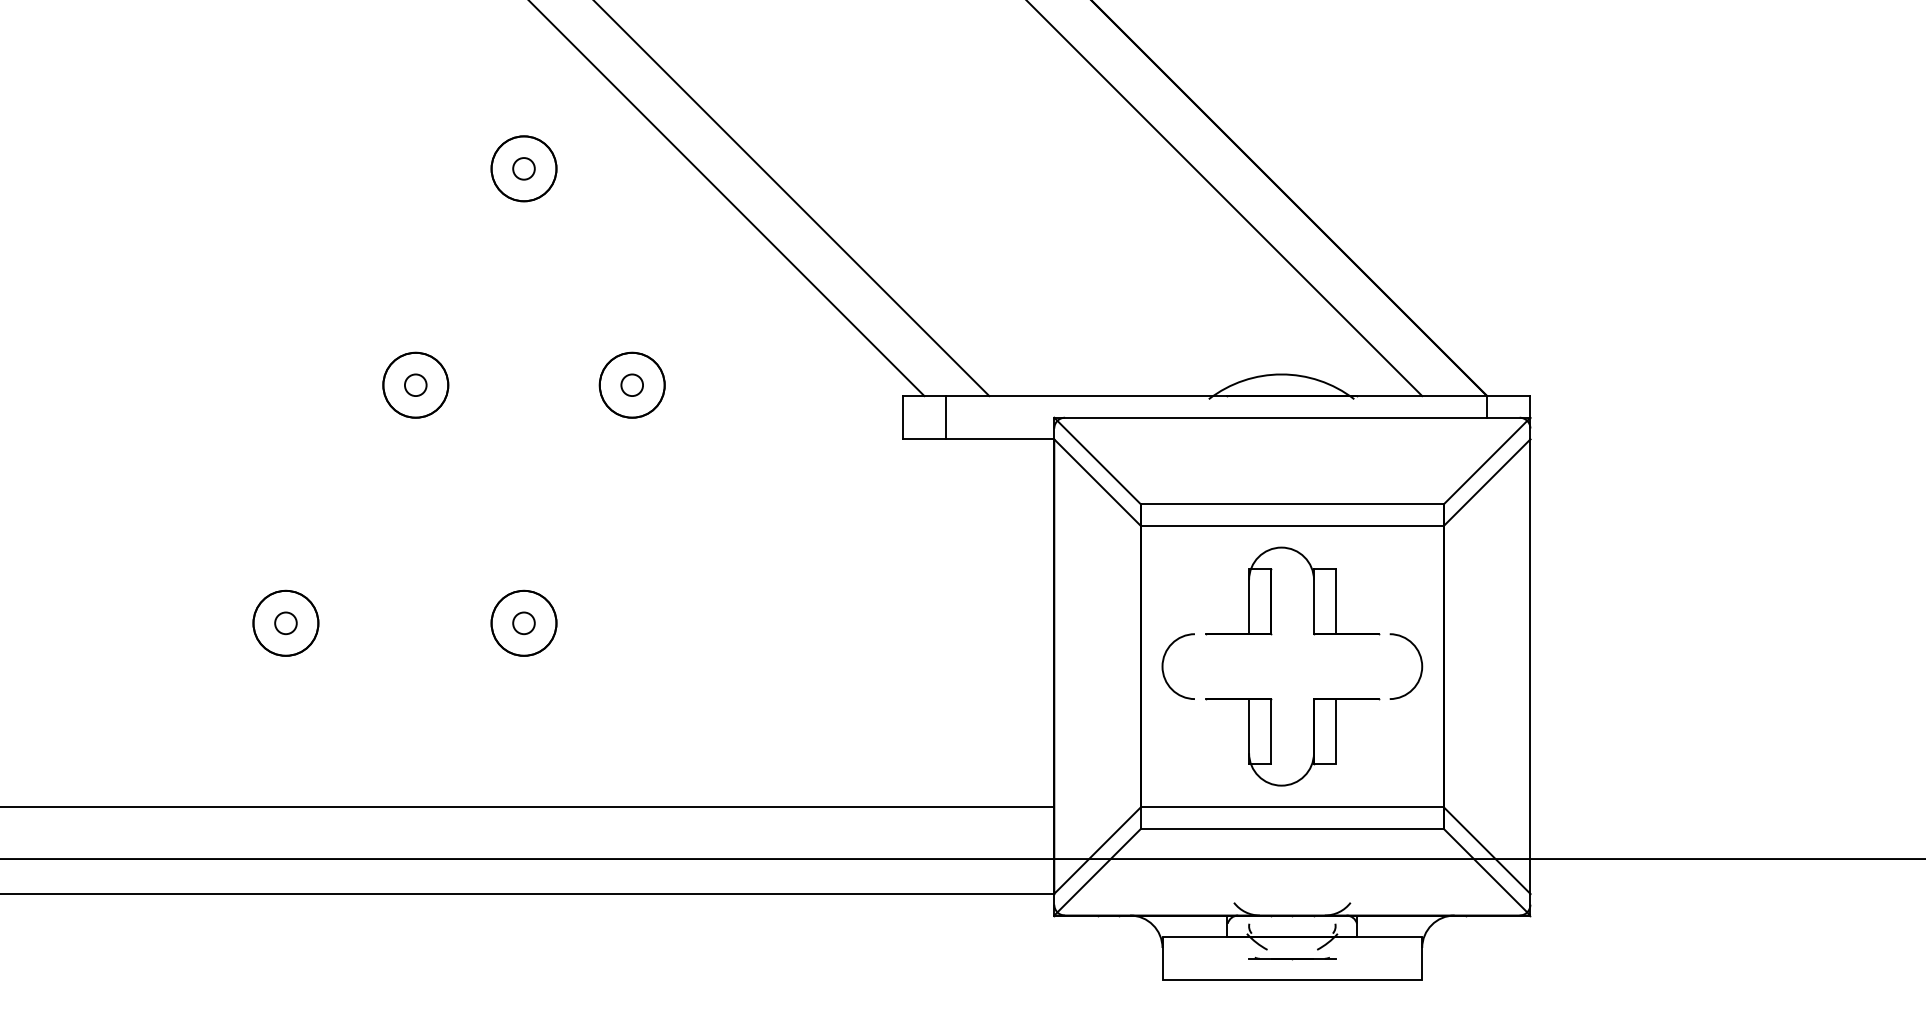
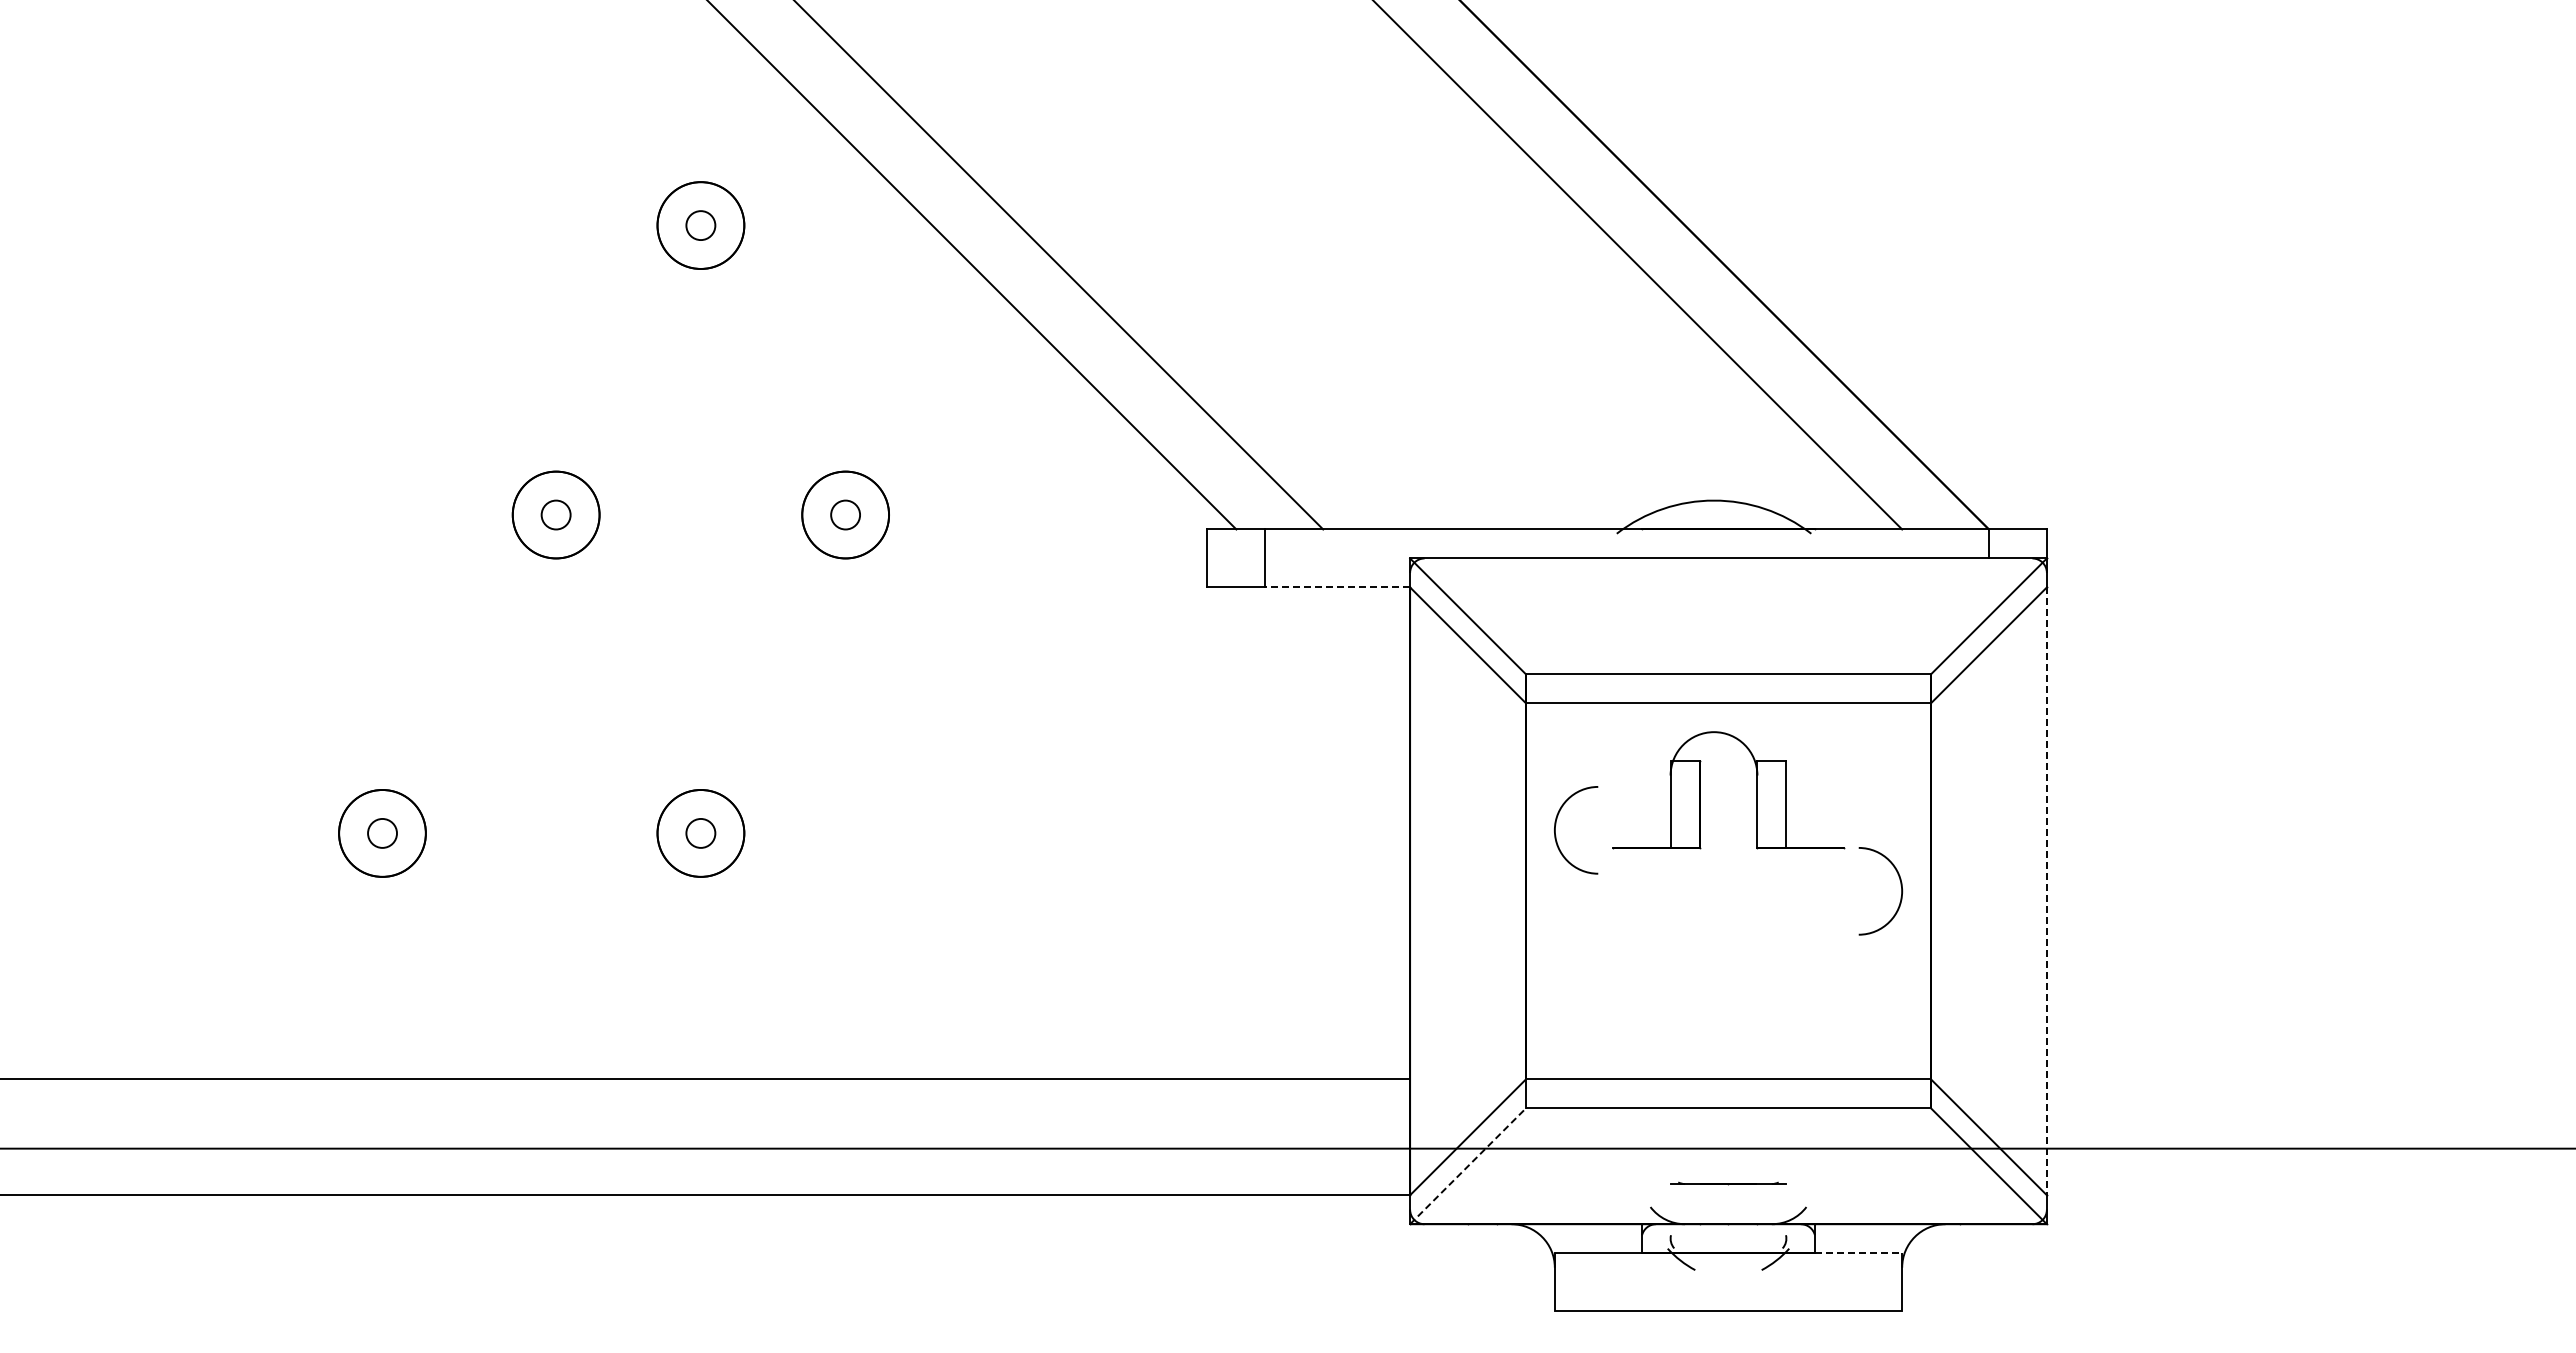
line: (1000, 439) -> (1337, 587), solid -> dashed
line: (1530, 666) -> (2046, 891), solid -> dashed
curve: (1163, 670) -> (1556, 835), moved
part: (1271, 742) -> (1700, 992), removed
line: (1097, 872) -> (1467, 1166), solid -> dashed
line: (1390, 937) -> (1859, 1253), solid -> dashed
part: (1292, 958) -> (1728, 1183), moved

